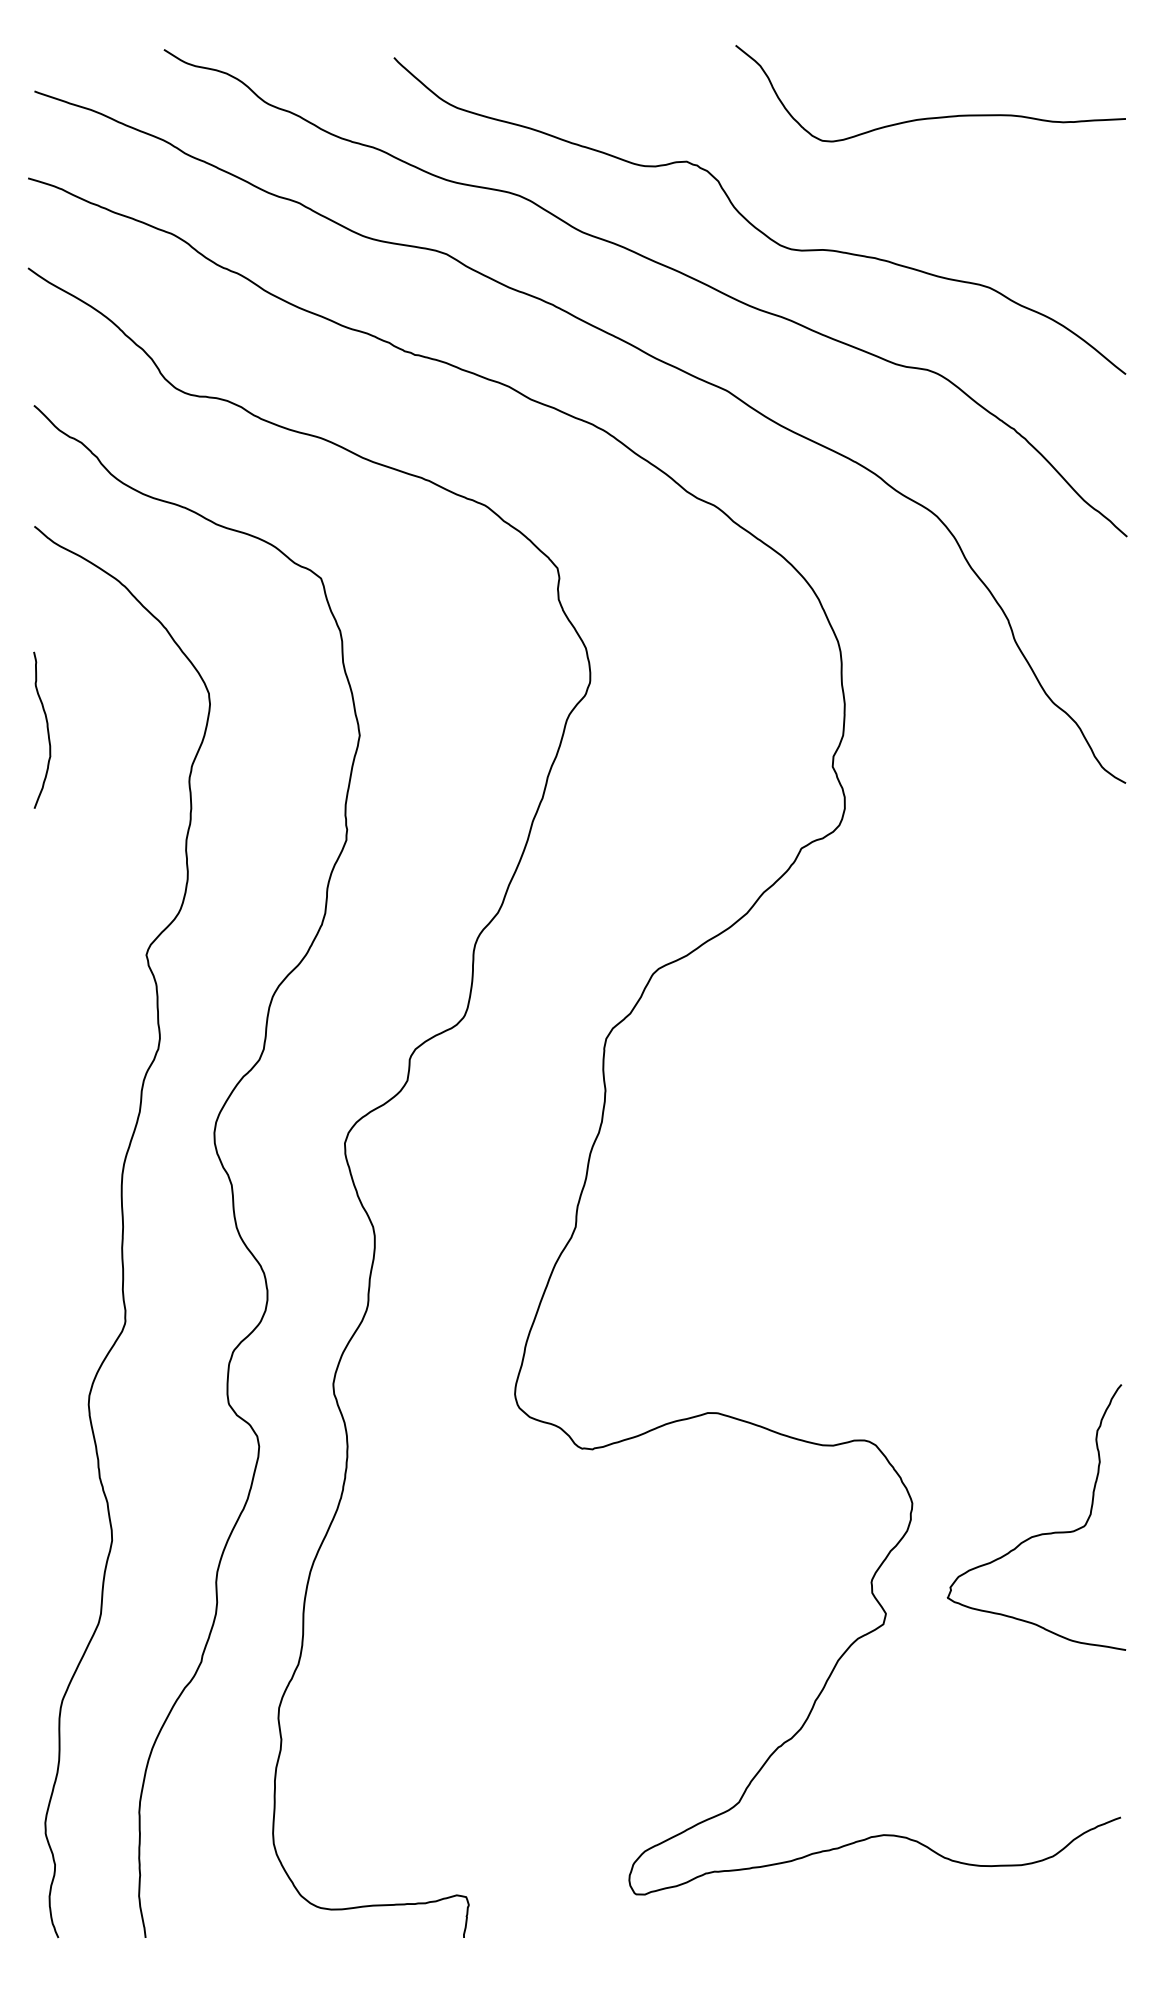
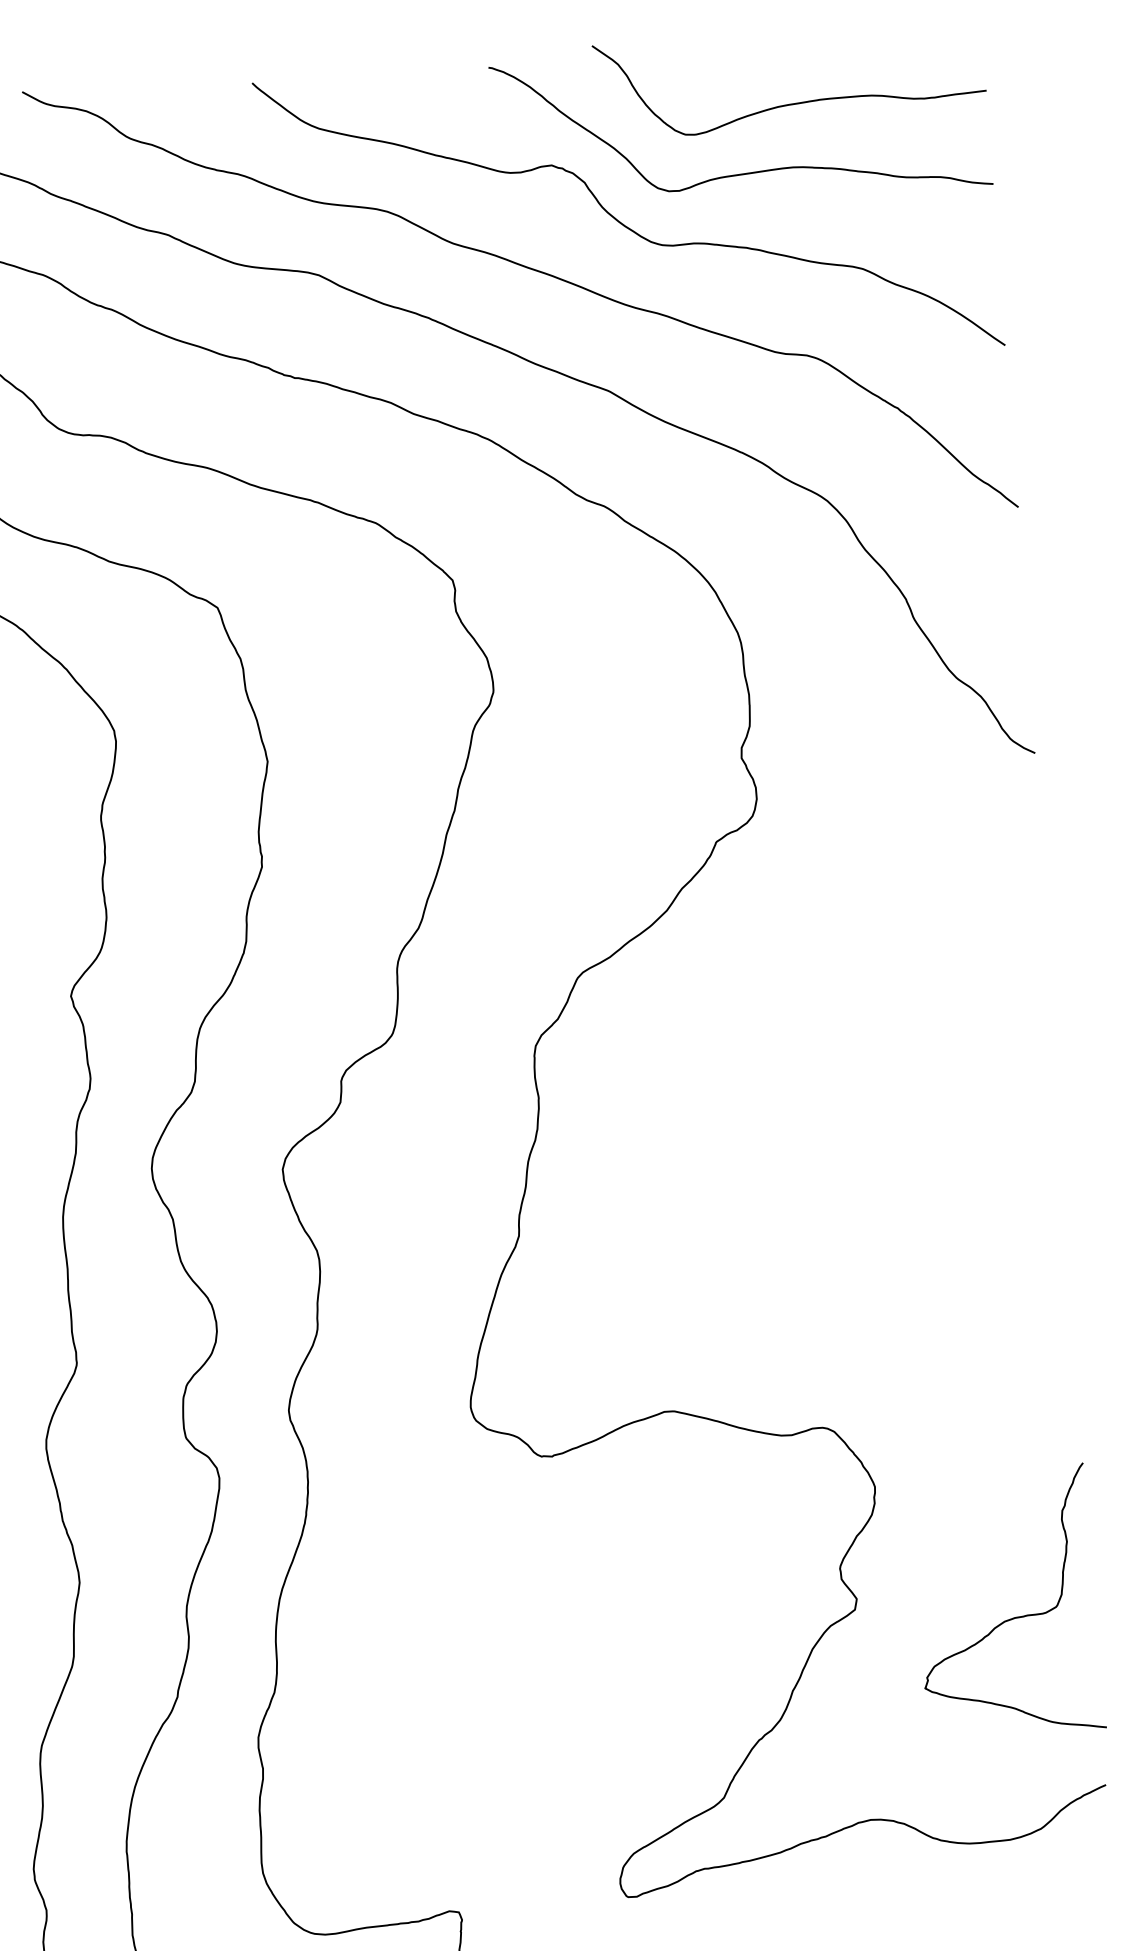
curve: (877, 183) -> (743, 173), added
curve: (1040, 1533) -> (1013, 1617), moved

